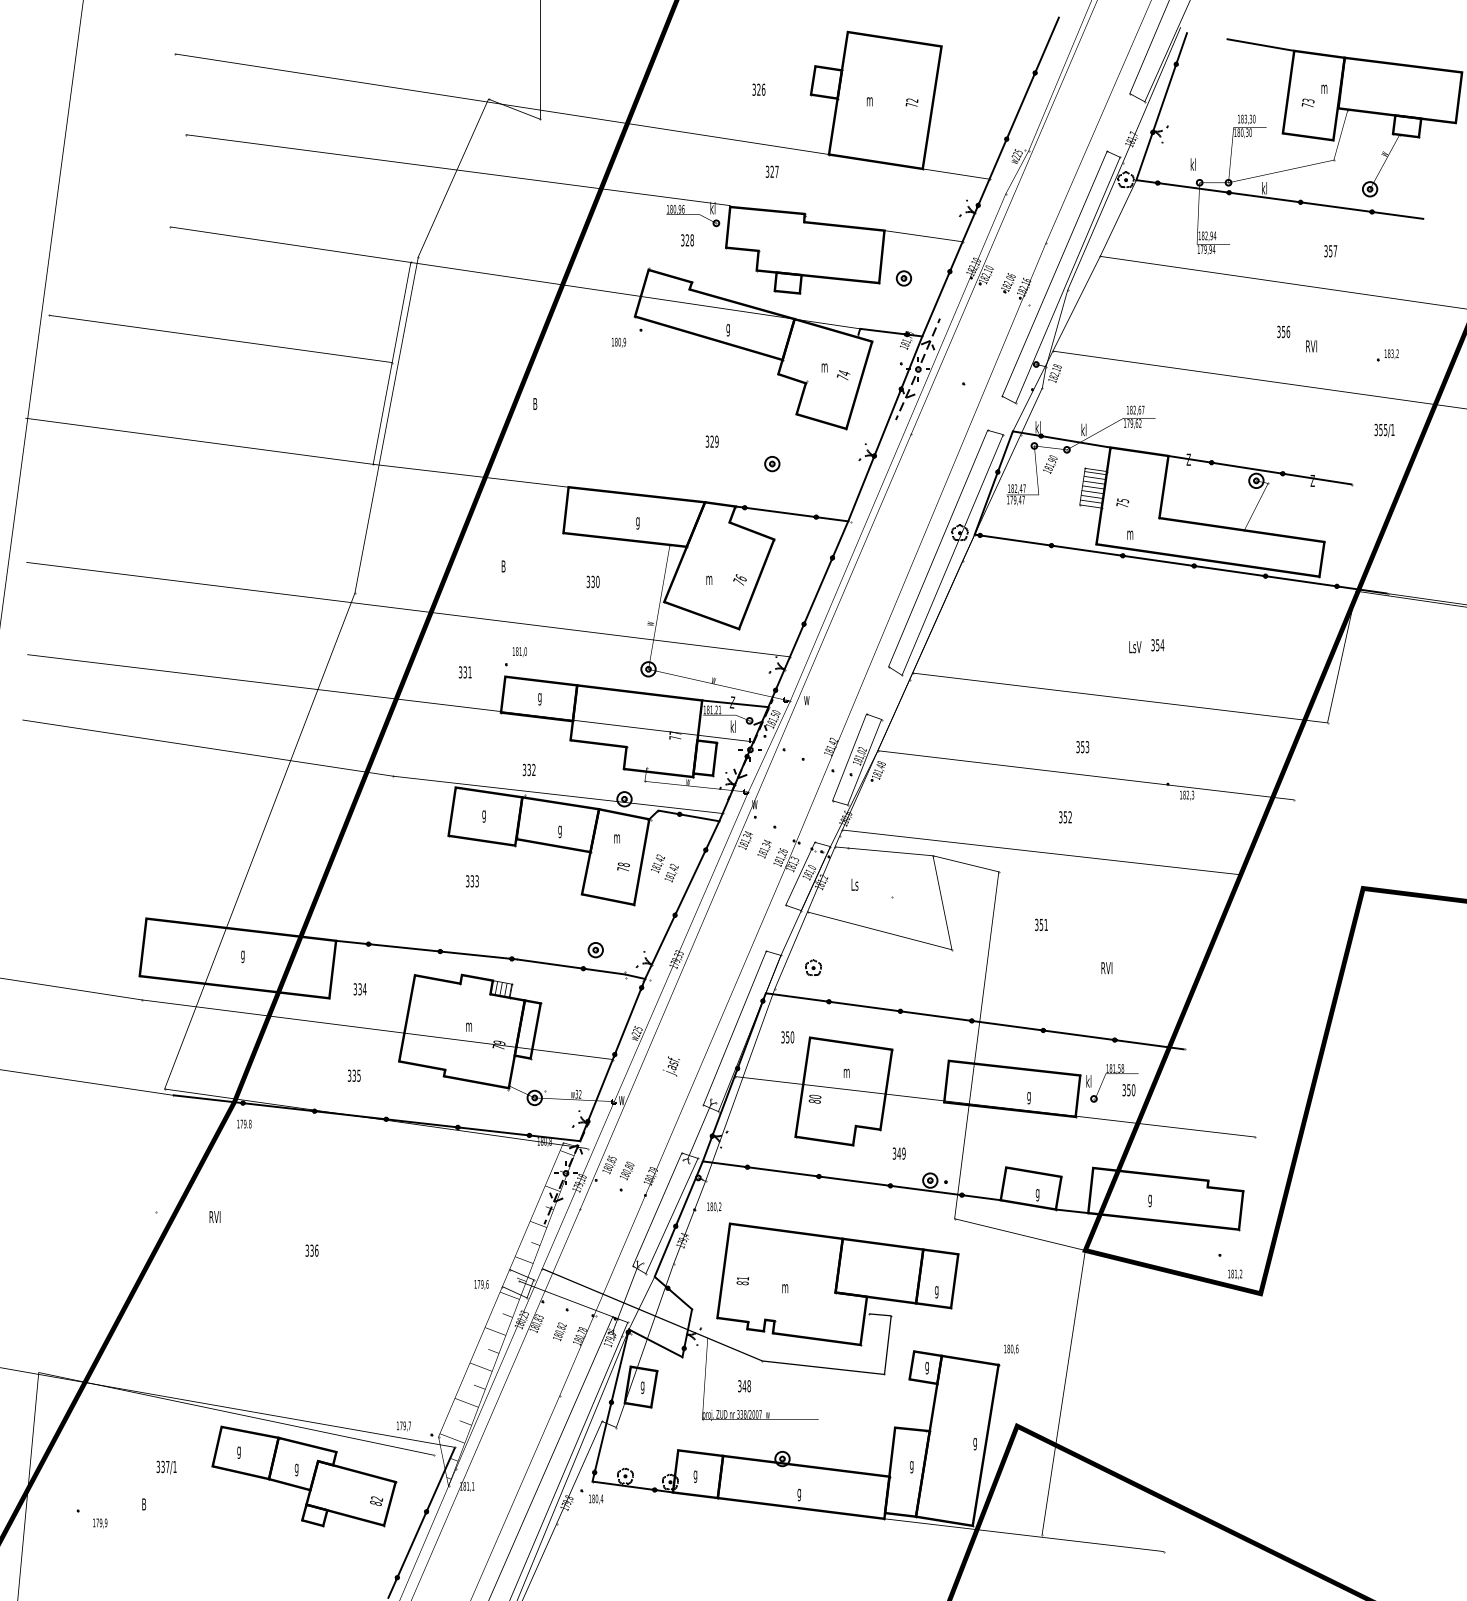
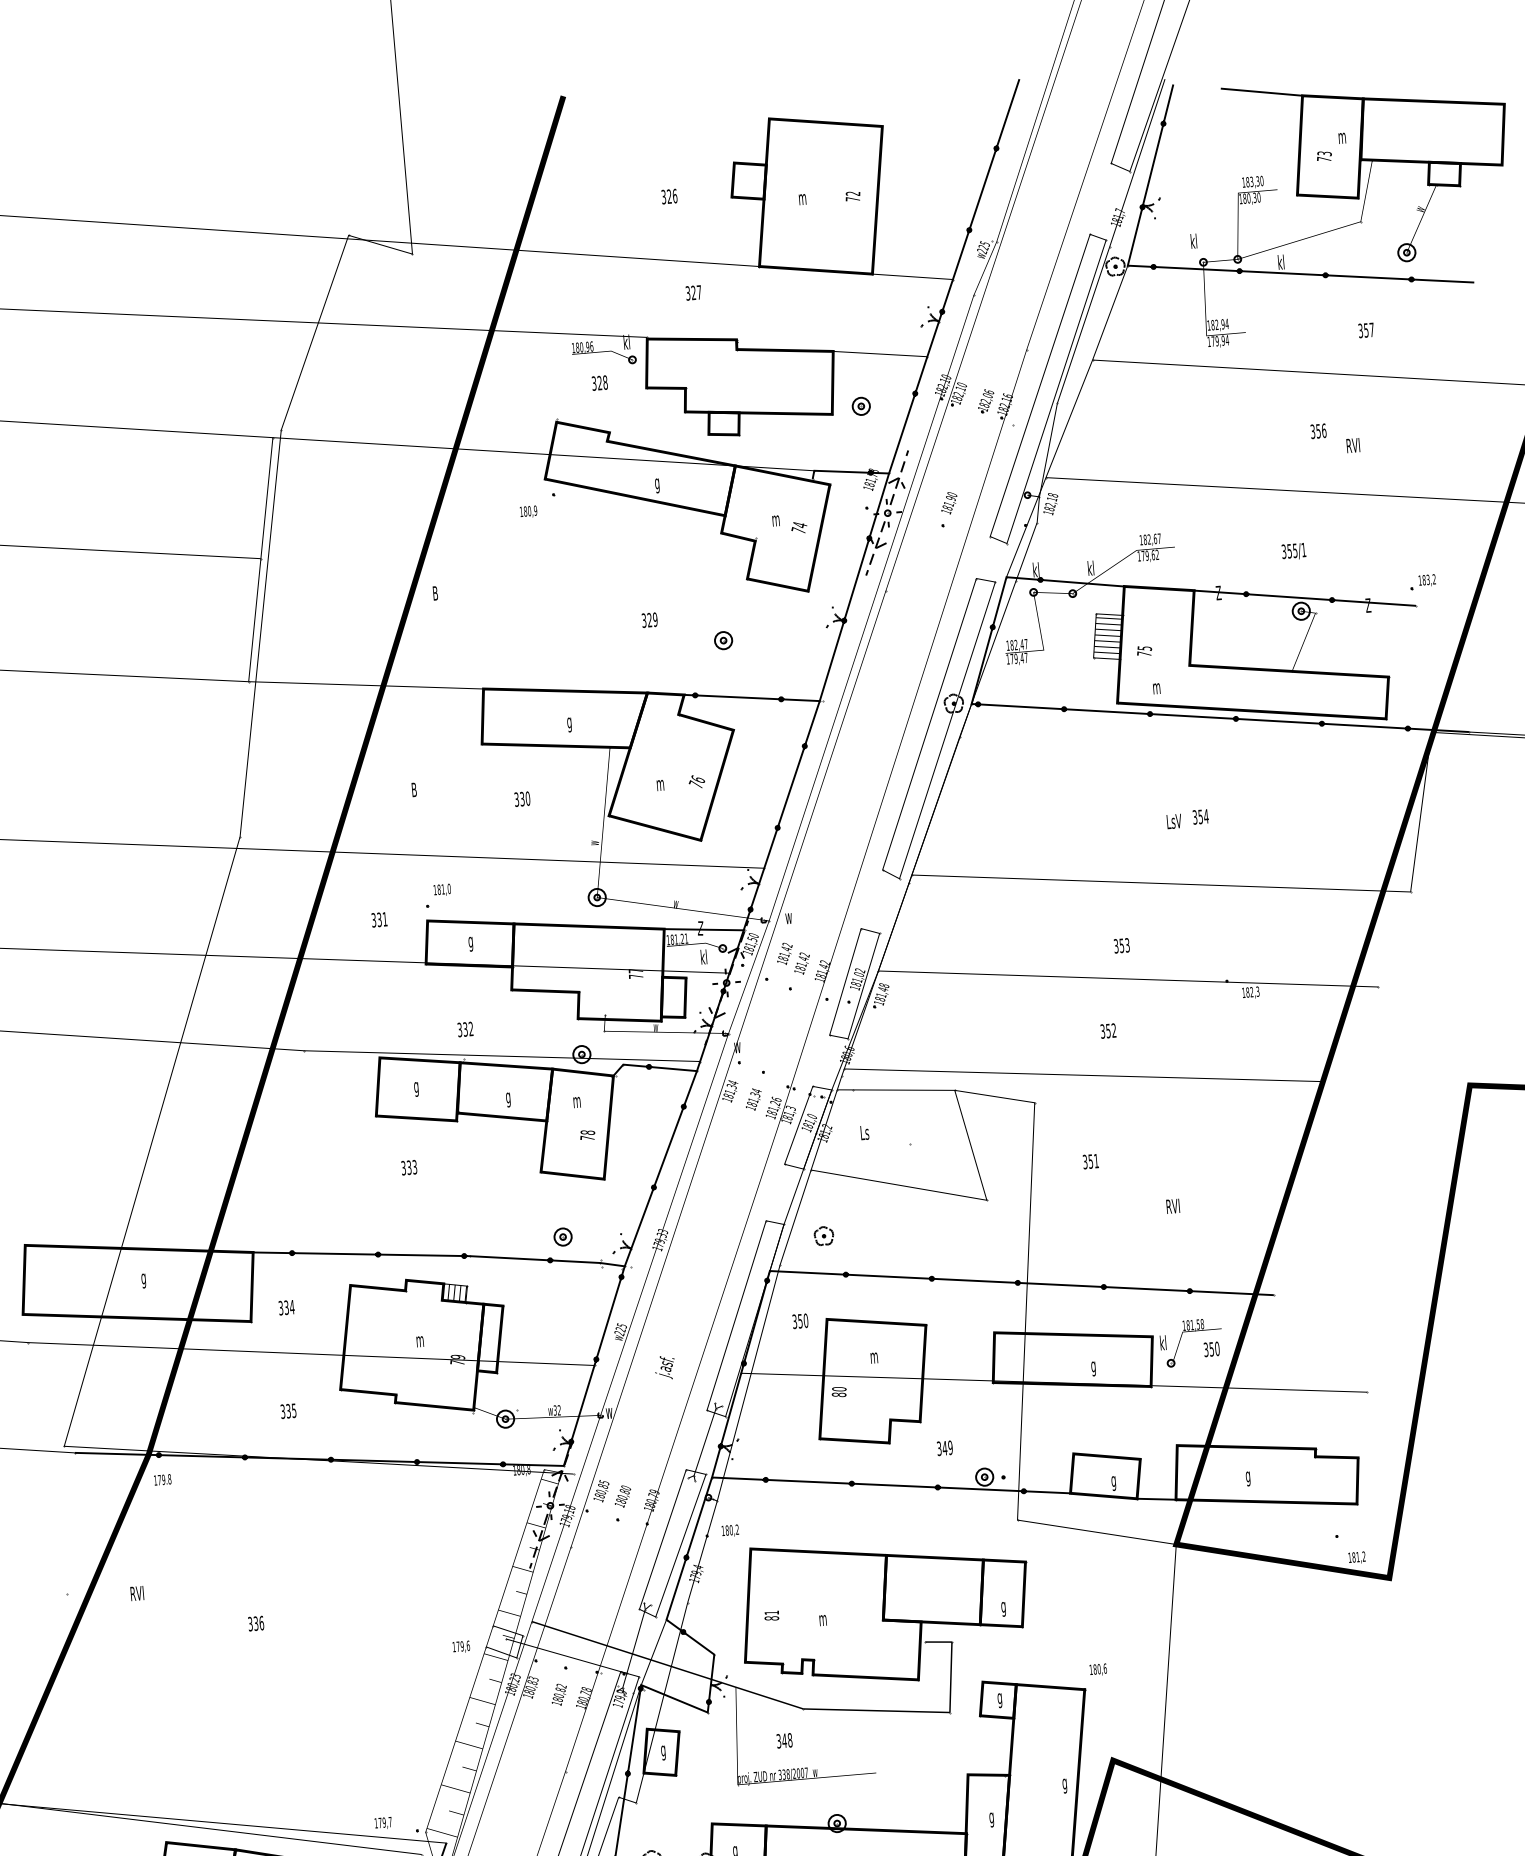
part: (1387, 355) -> (1422, 582), moved
text: (1384, 430) -> (1293, 551), moved
text: (1050, 464) -> (949, 503), moved
text: (664, 868) -> (793, 958), moved

